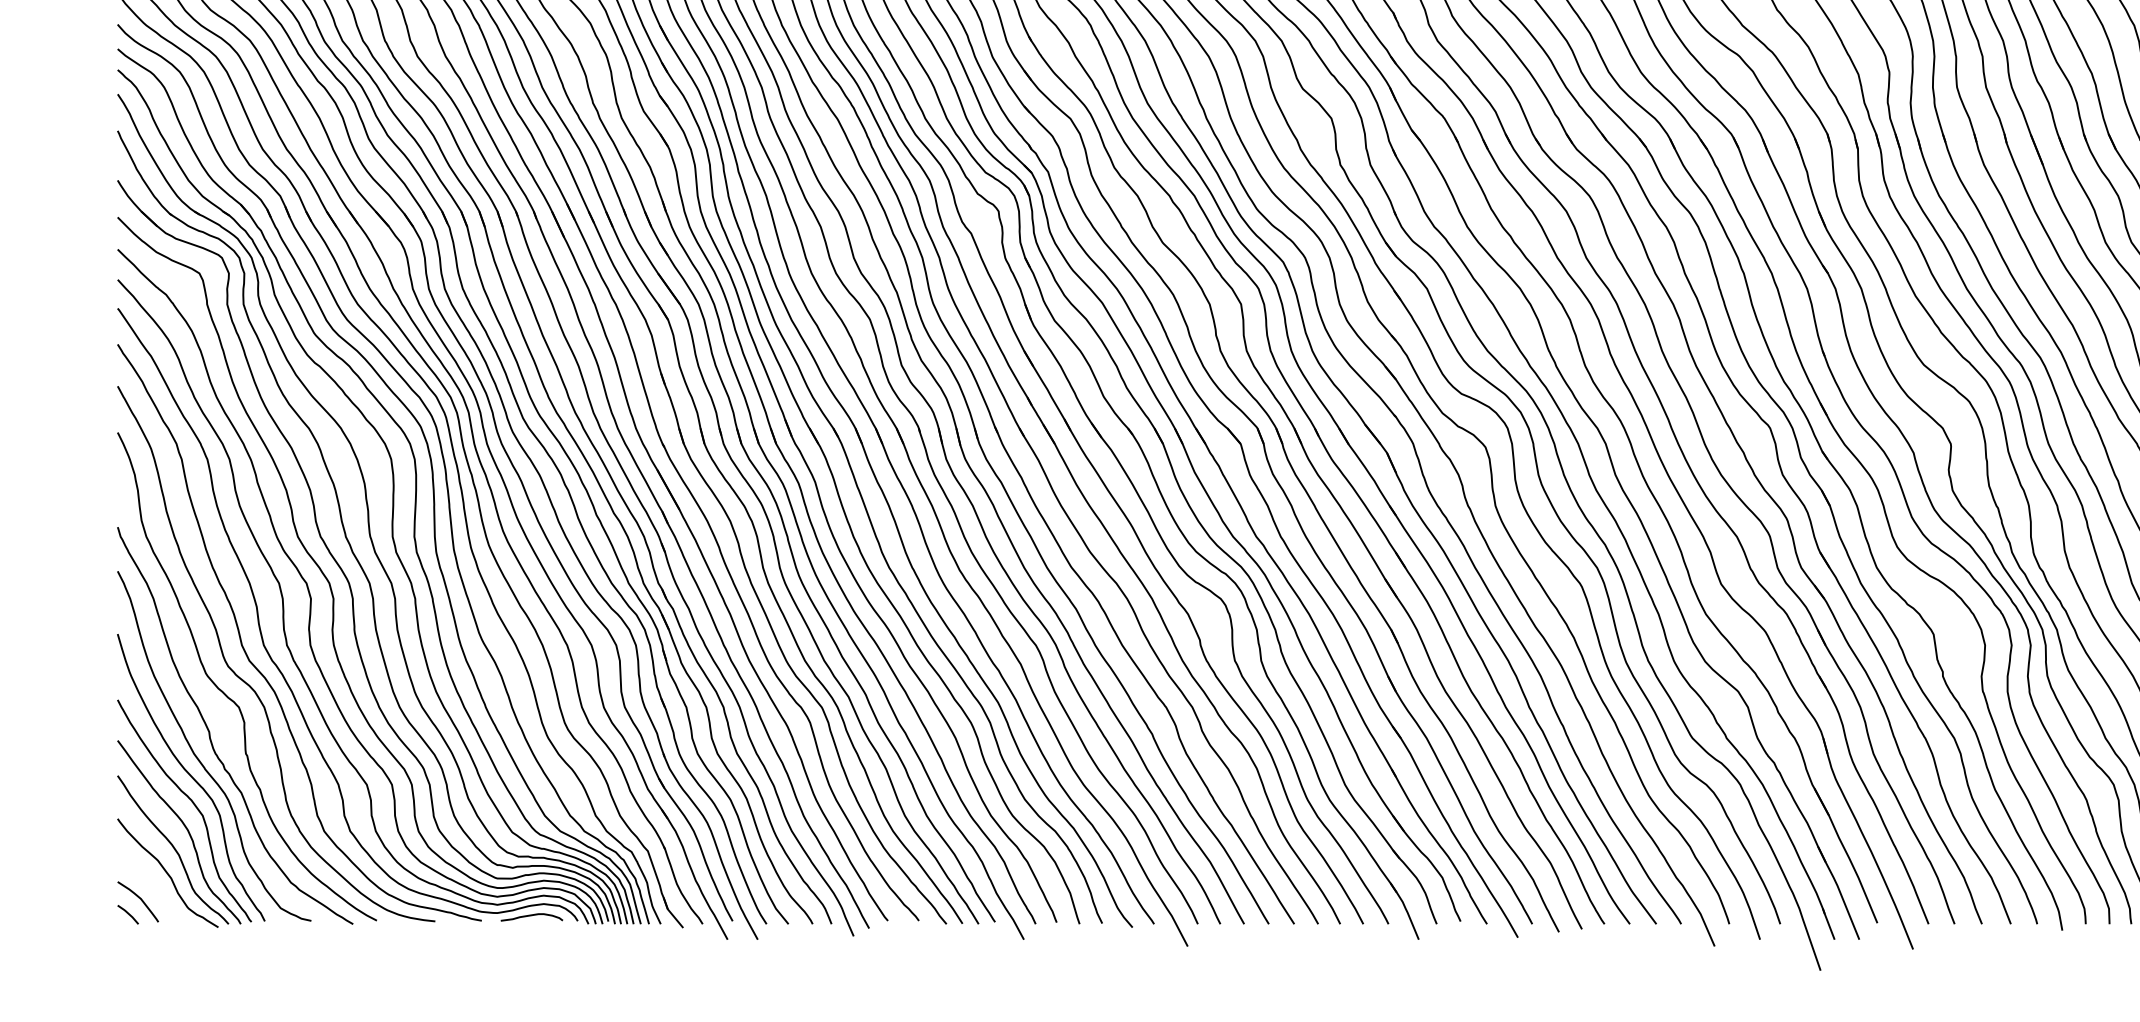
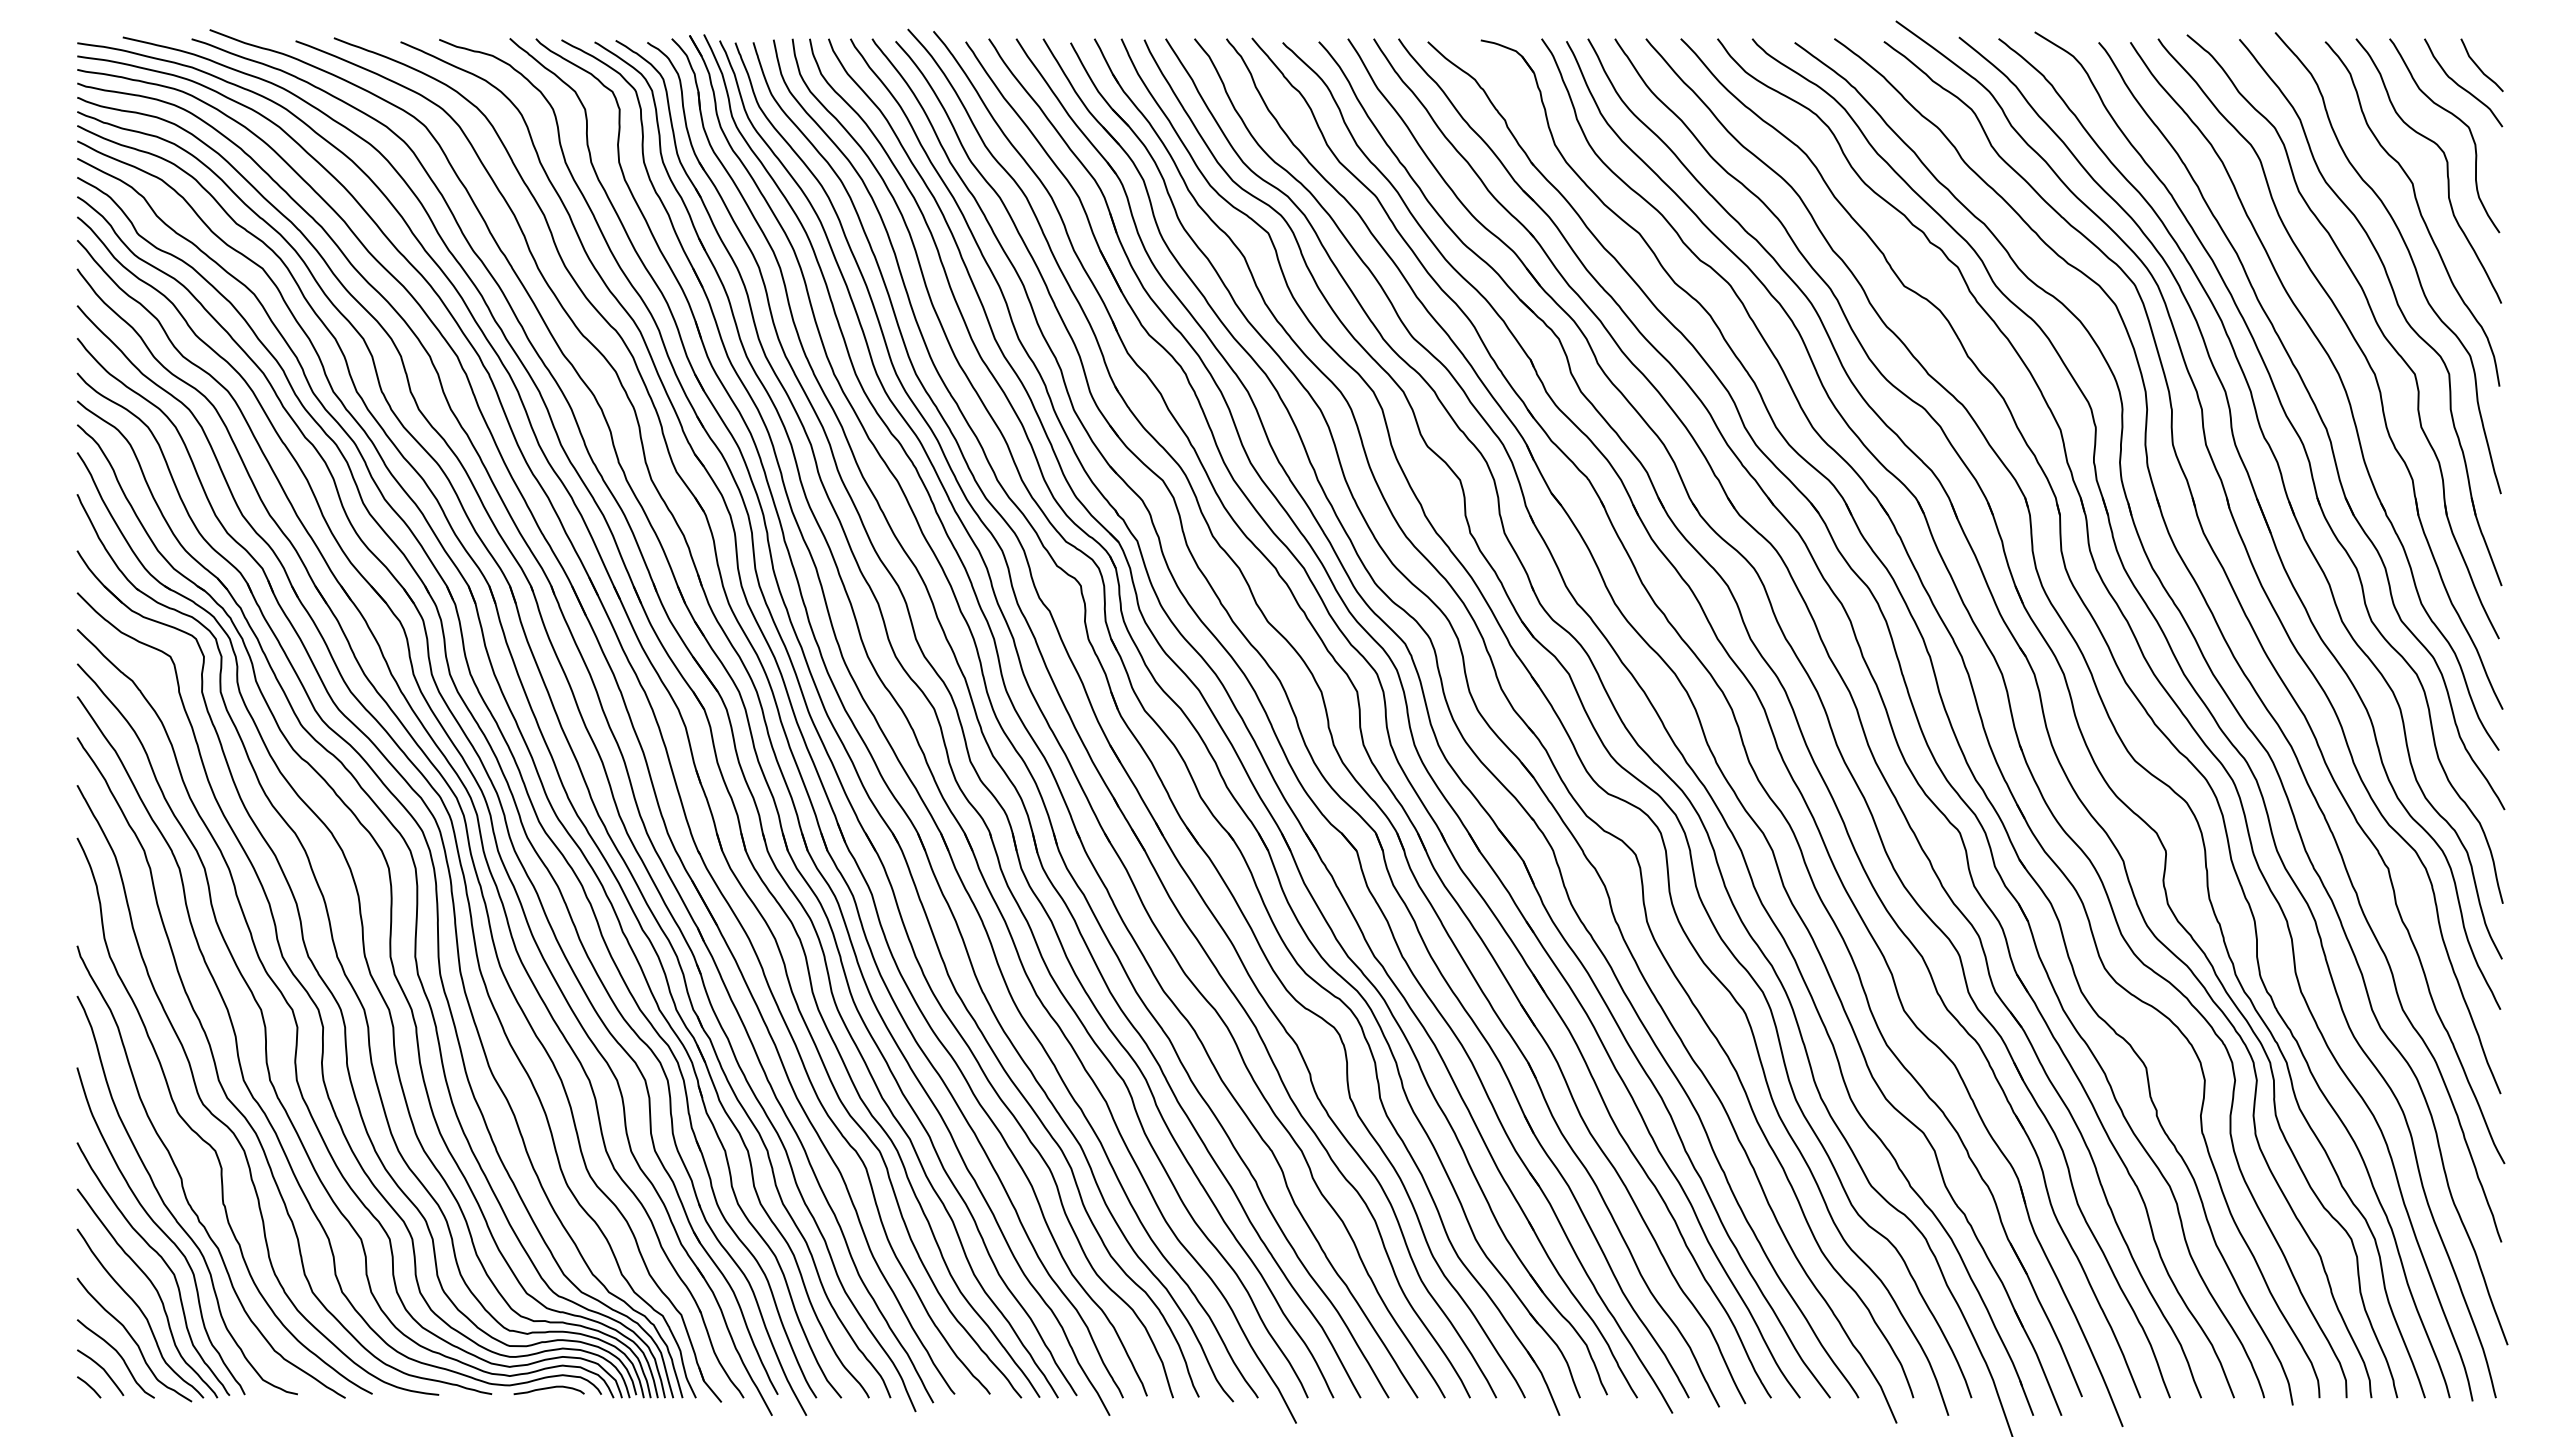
curve: (153, 886) -> (118, 1355), added

